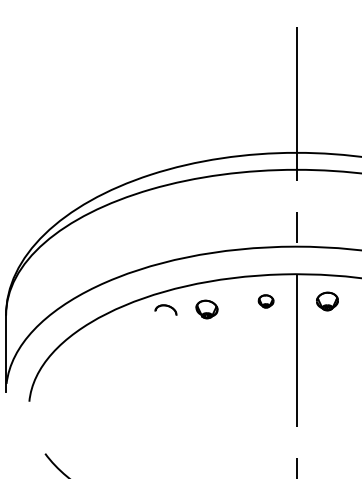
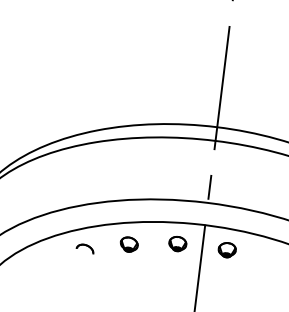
part: (265, 301) -> (177, 244), size x1.43
part: (165, 309) -> (85, 248), moved

